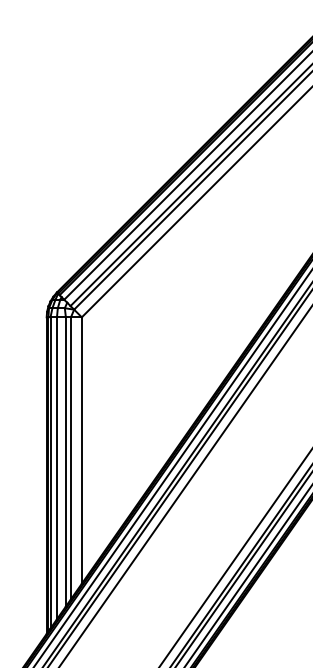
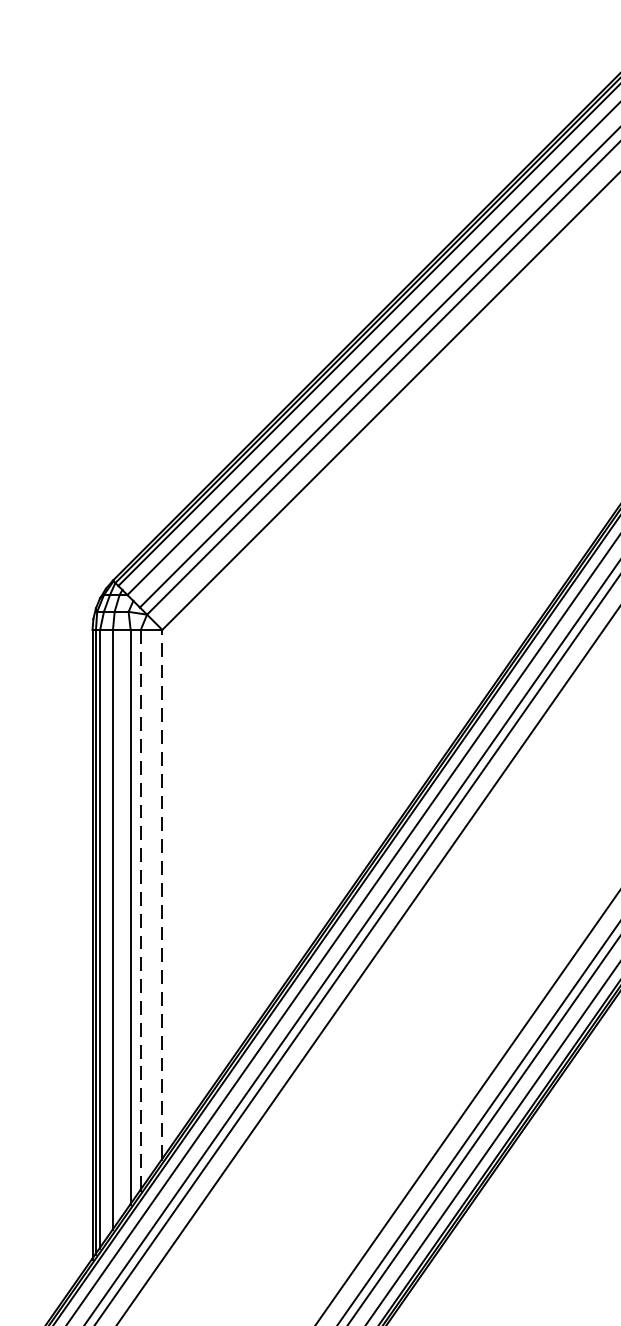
line: (81, 450) -> (161, 894), solid -> dashed
line: (70, 458) -> (139, 910), solid -> dashed

